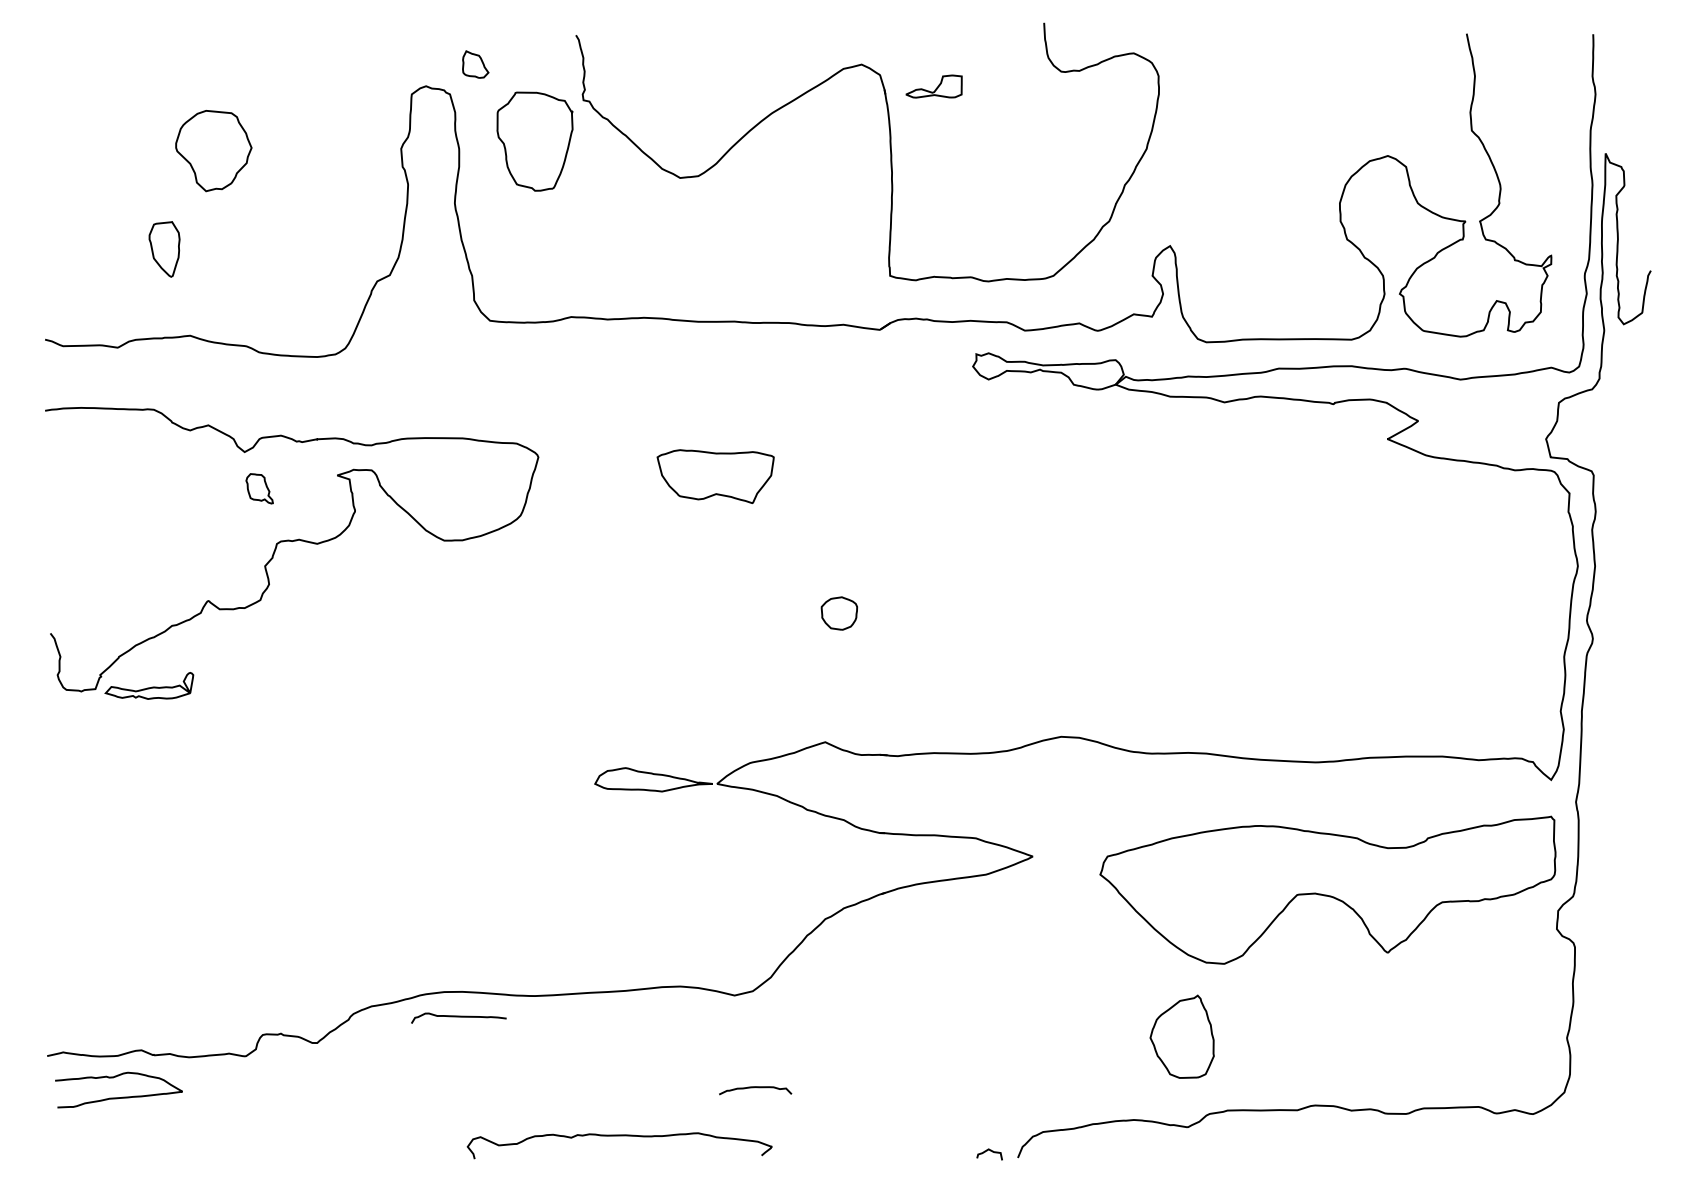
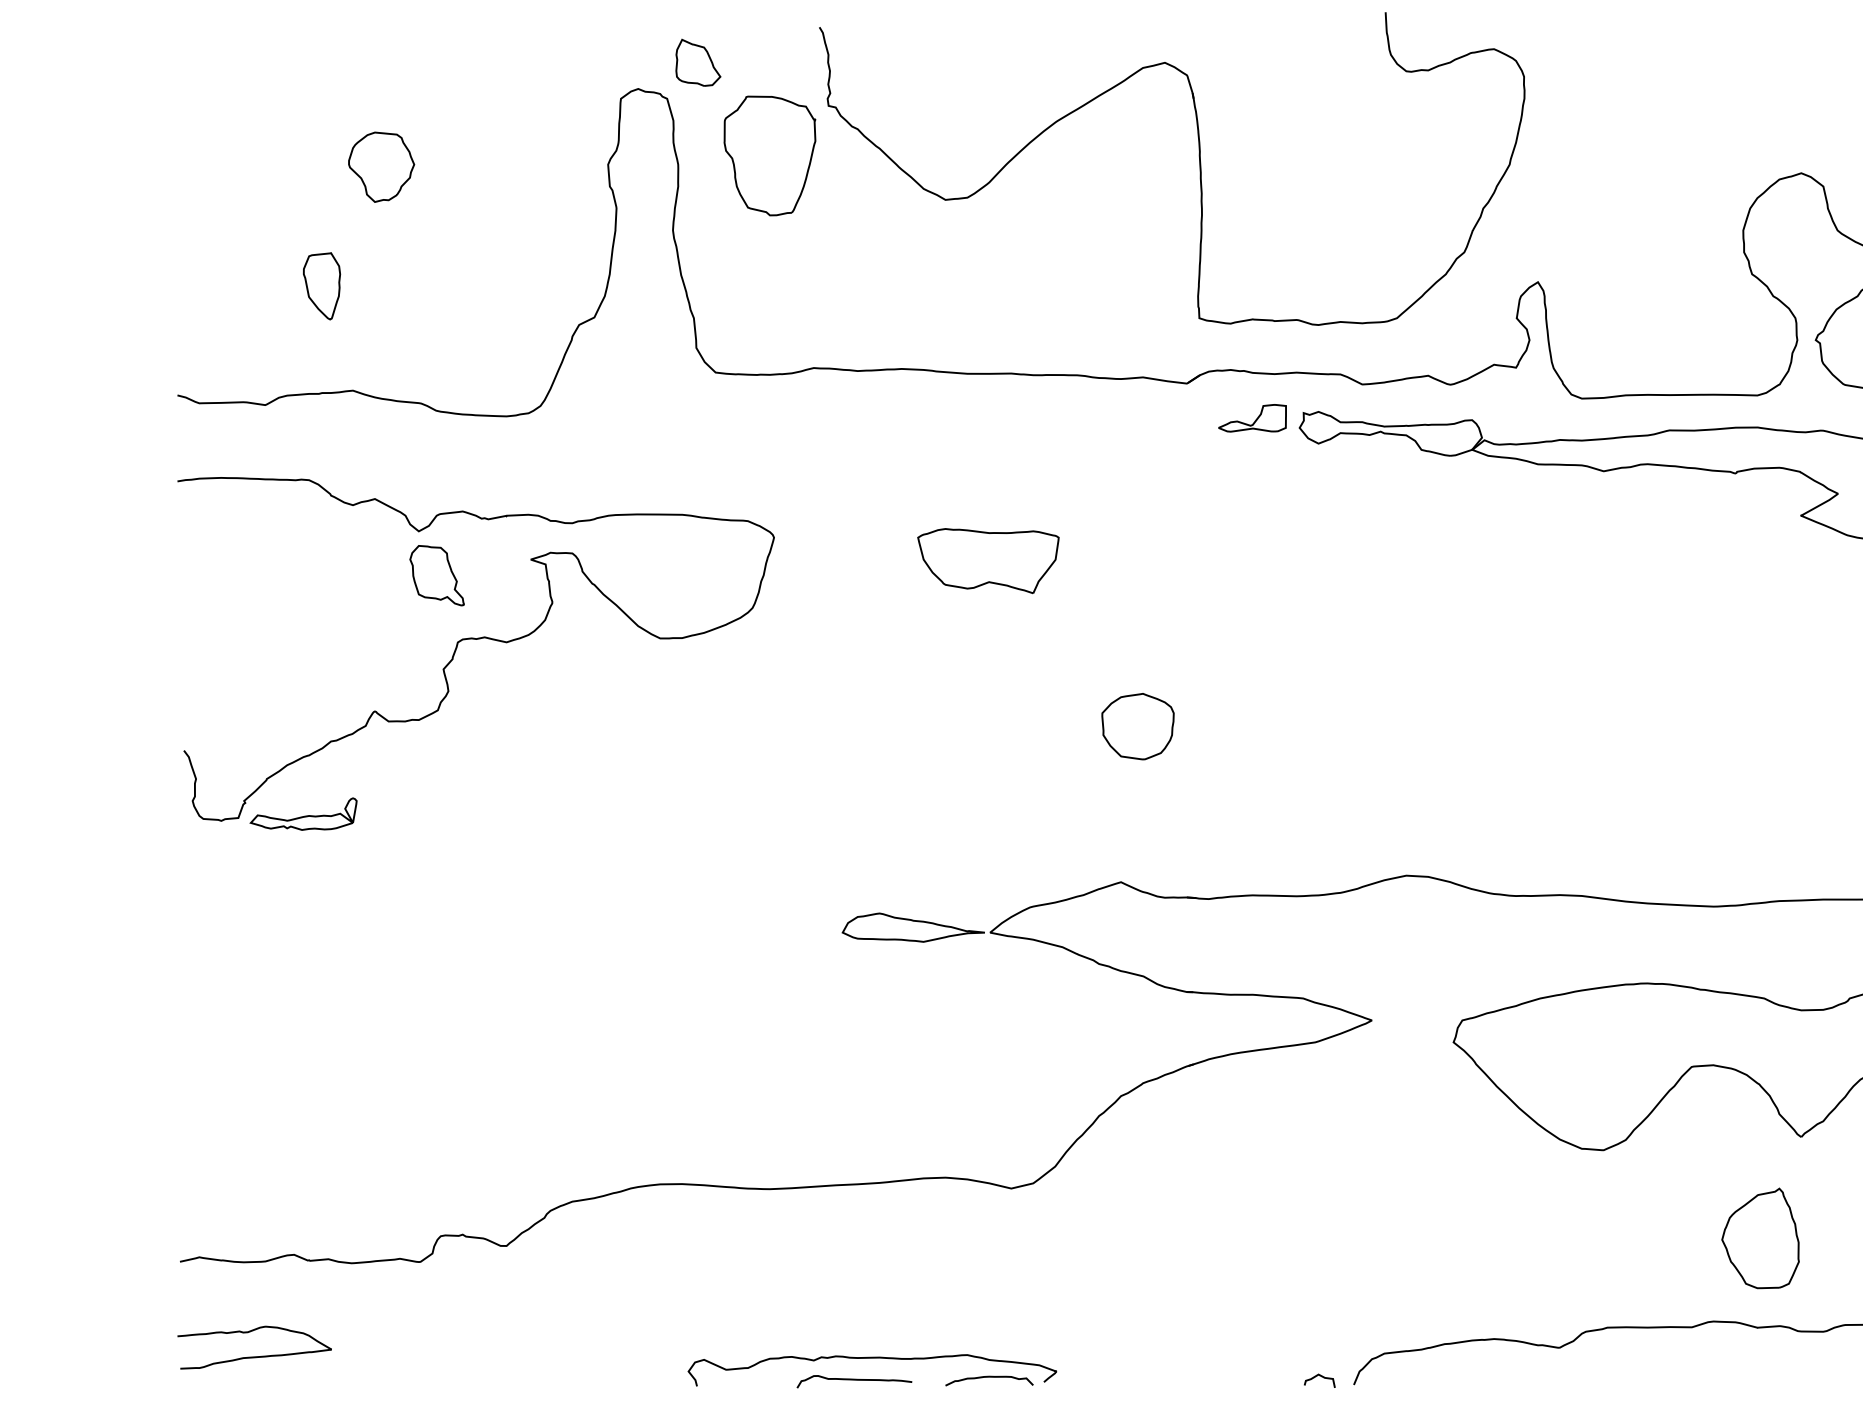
part: (475, 64) -> (697, 62), size x1.43
part: (933, 86) -> (1251, 418), moved
part: (213, 150) -> (381, 166), size x0.71
part: (259, 488) -> (436, 575), size x1.67
part: (839, 613) -> (1138, 726), size x1.67
curve: (458, 1017) -> (853, 1380), moved
part: (1181, 1036) -> (1759, 1238), moved
curve: (754, 1088) -> (988, 1378), moved
curve: (118, 1097) -> (254, 1356), moved

